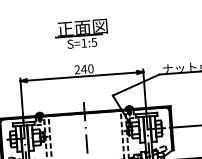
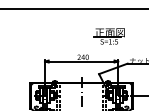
part: (80, 34) -> (108, 36), moved

